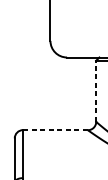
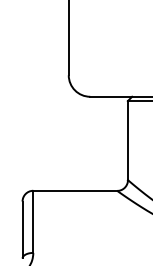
line: (95, 91) -> (127, 140), dashed -> solid
line: (55, 129) -> (75, 190), dashed -> solid

